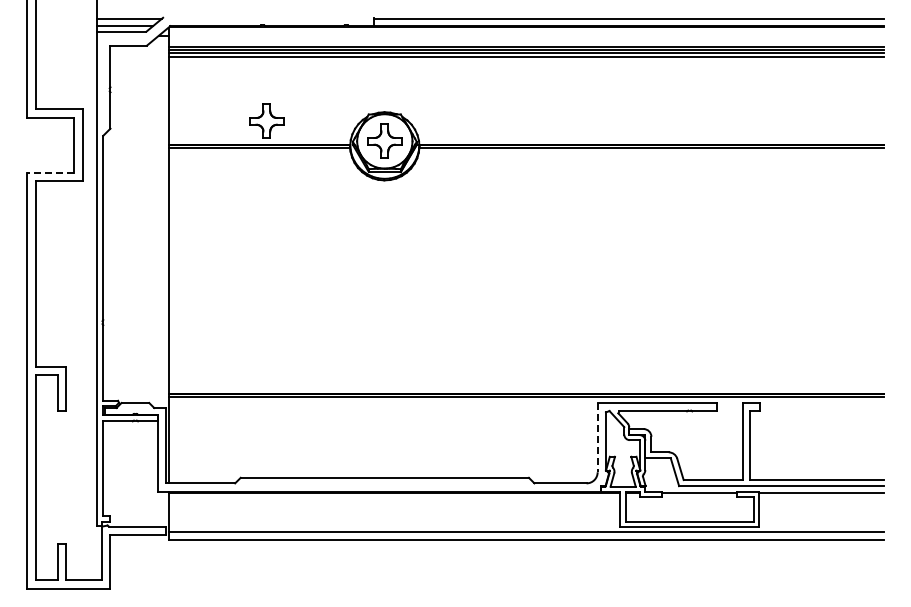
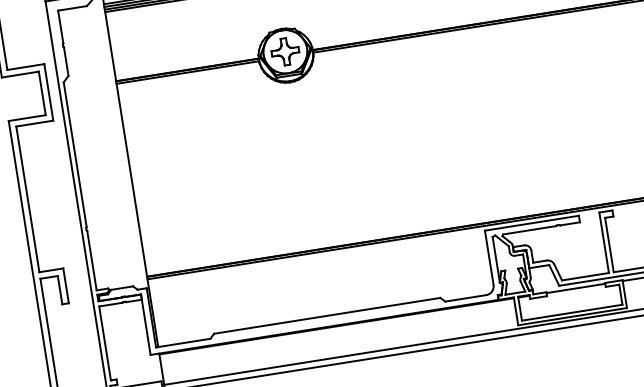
part: (266, 120) -> (189, 50), removed
line: (50, 172) -> (26, 117), dashed -> solid
line: (597, 437) -> (489, 257), dashed -> solid

